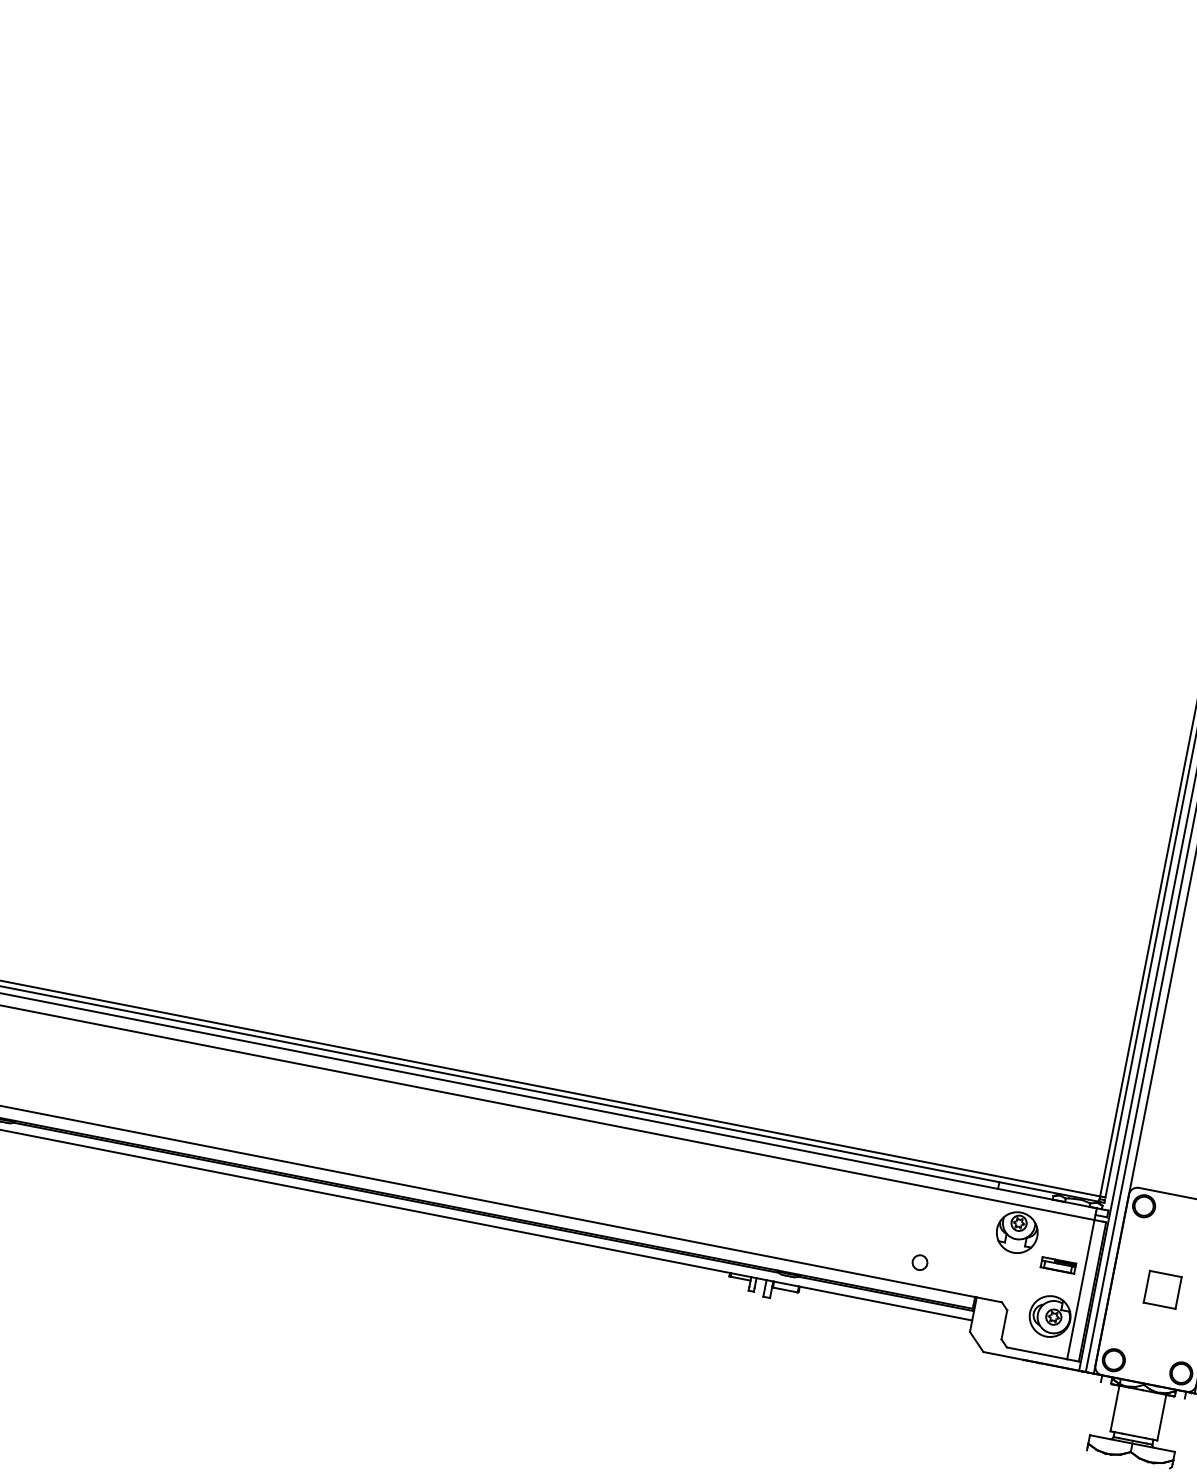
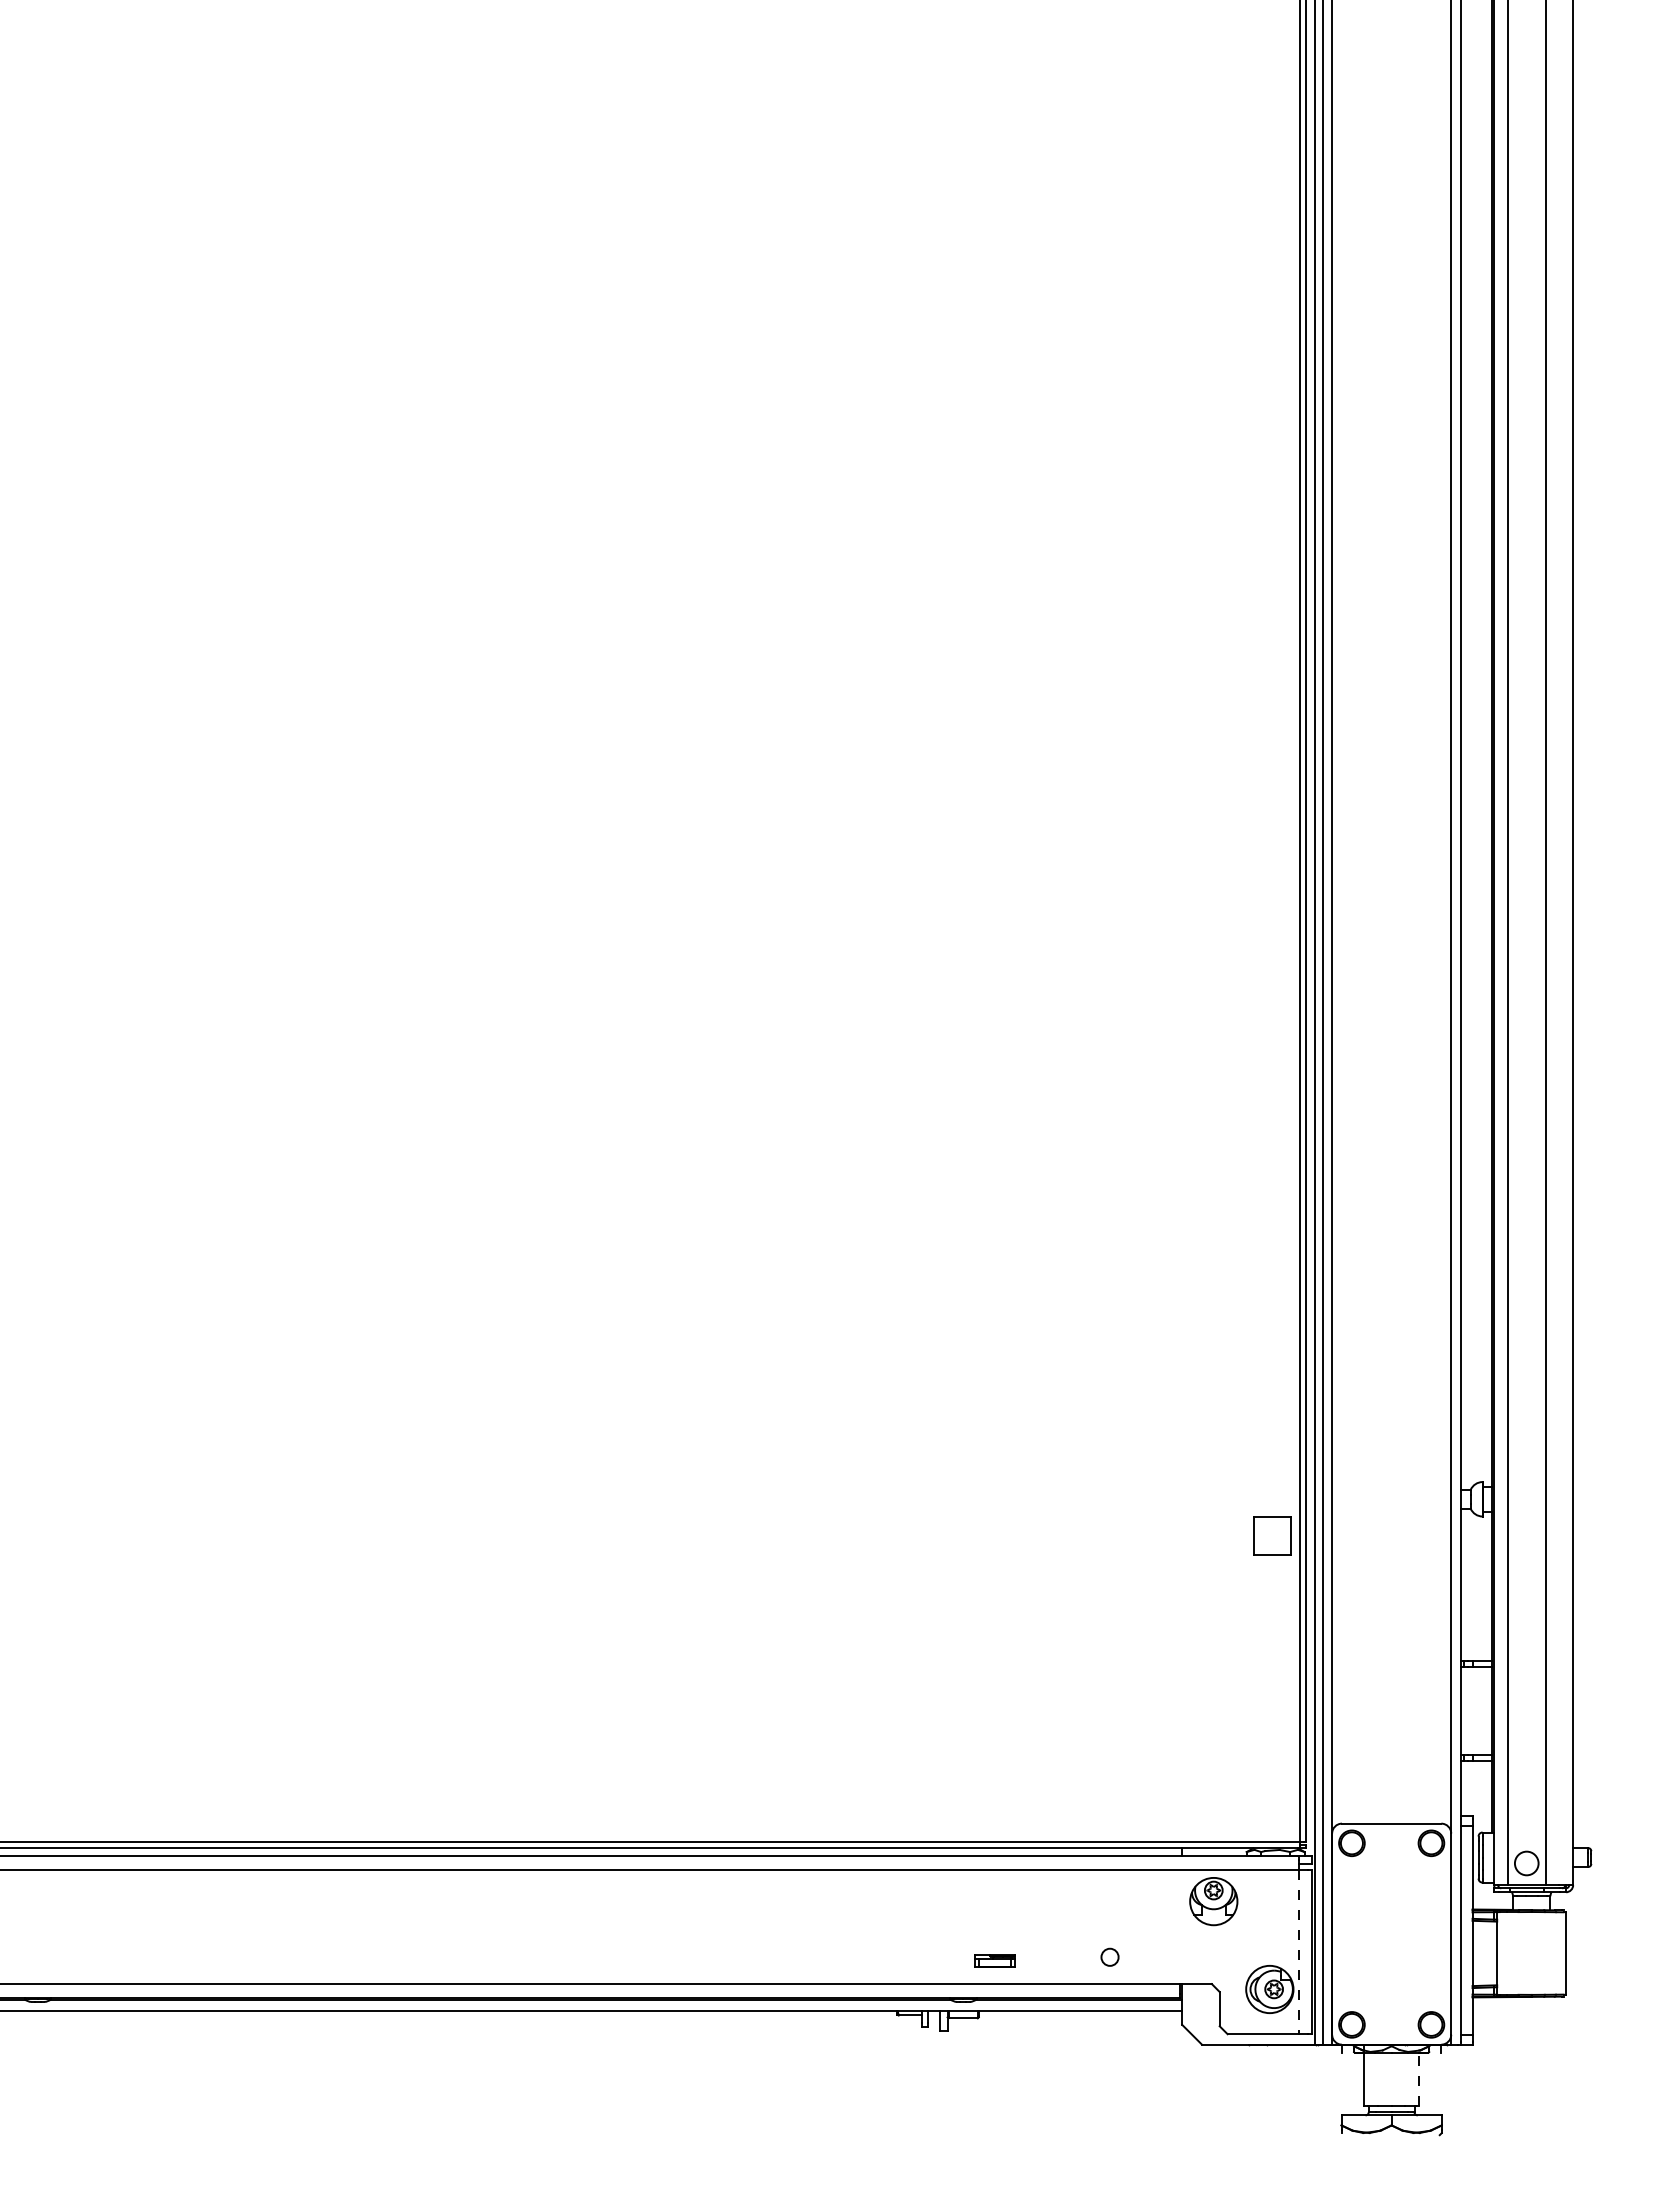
part: (1058, 1265) -> (994, 1960), moved
line: (1080, 1289) -> (1298, 1952), solid -> dashed
part: (1162, 1289) -> (1272, 1535), moved
line: (1162, 1417) -> (1419, 2079), solid -> dashed

